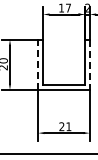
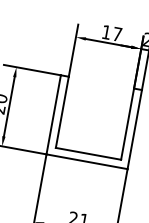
line: (38, 64) -> (54, 114), dashed -> solid
line: (89, 65) -> (134, 130), dashed -> solid

